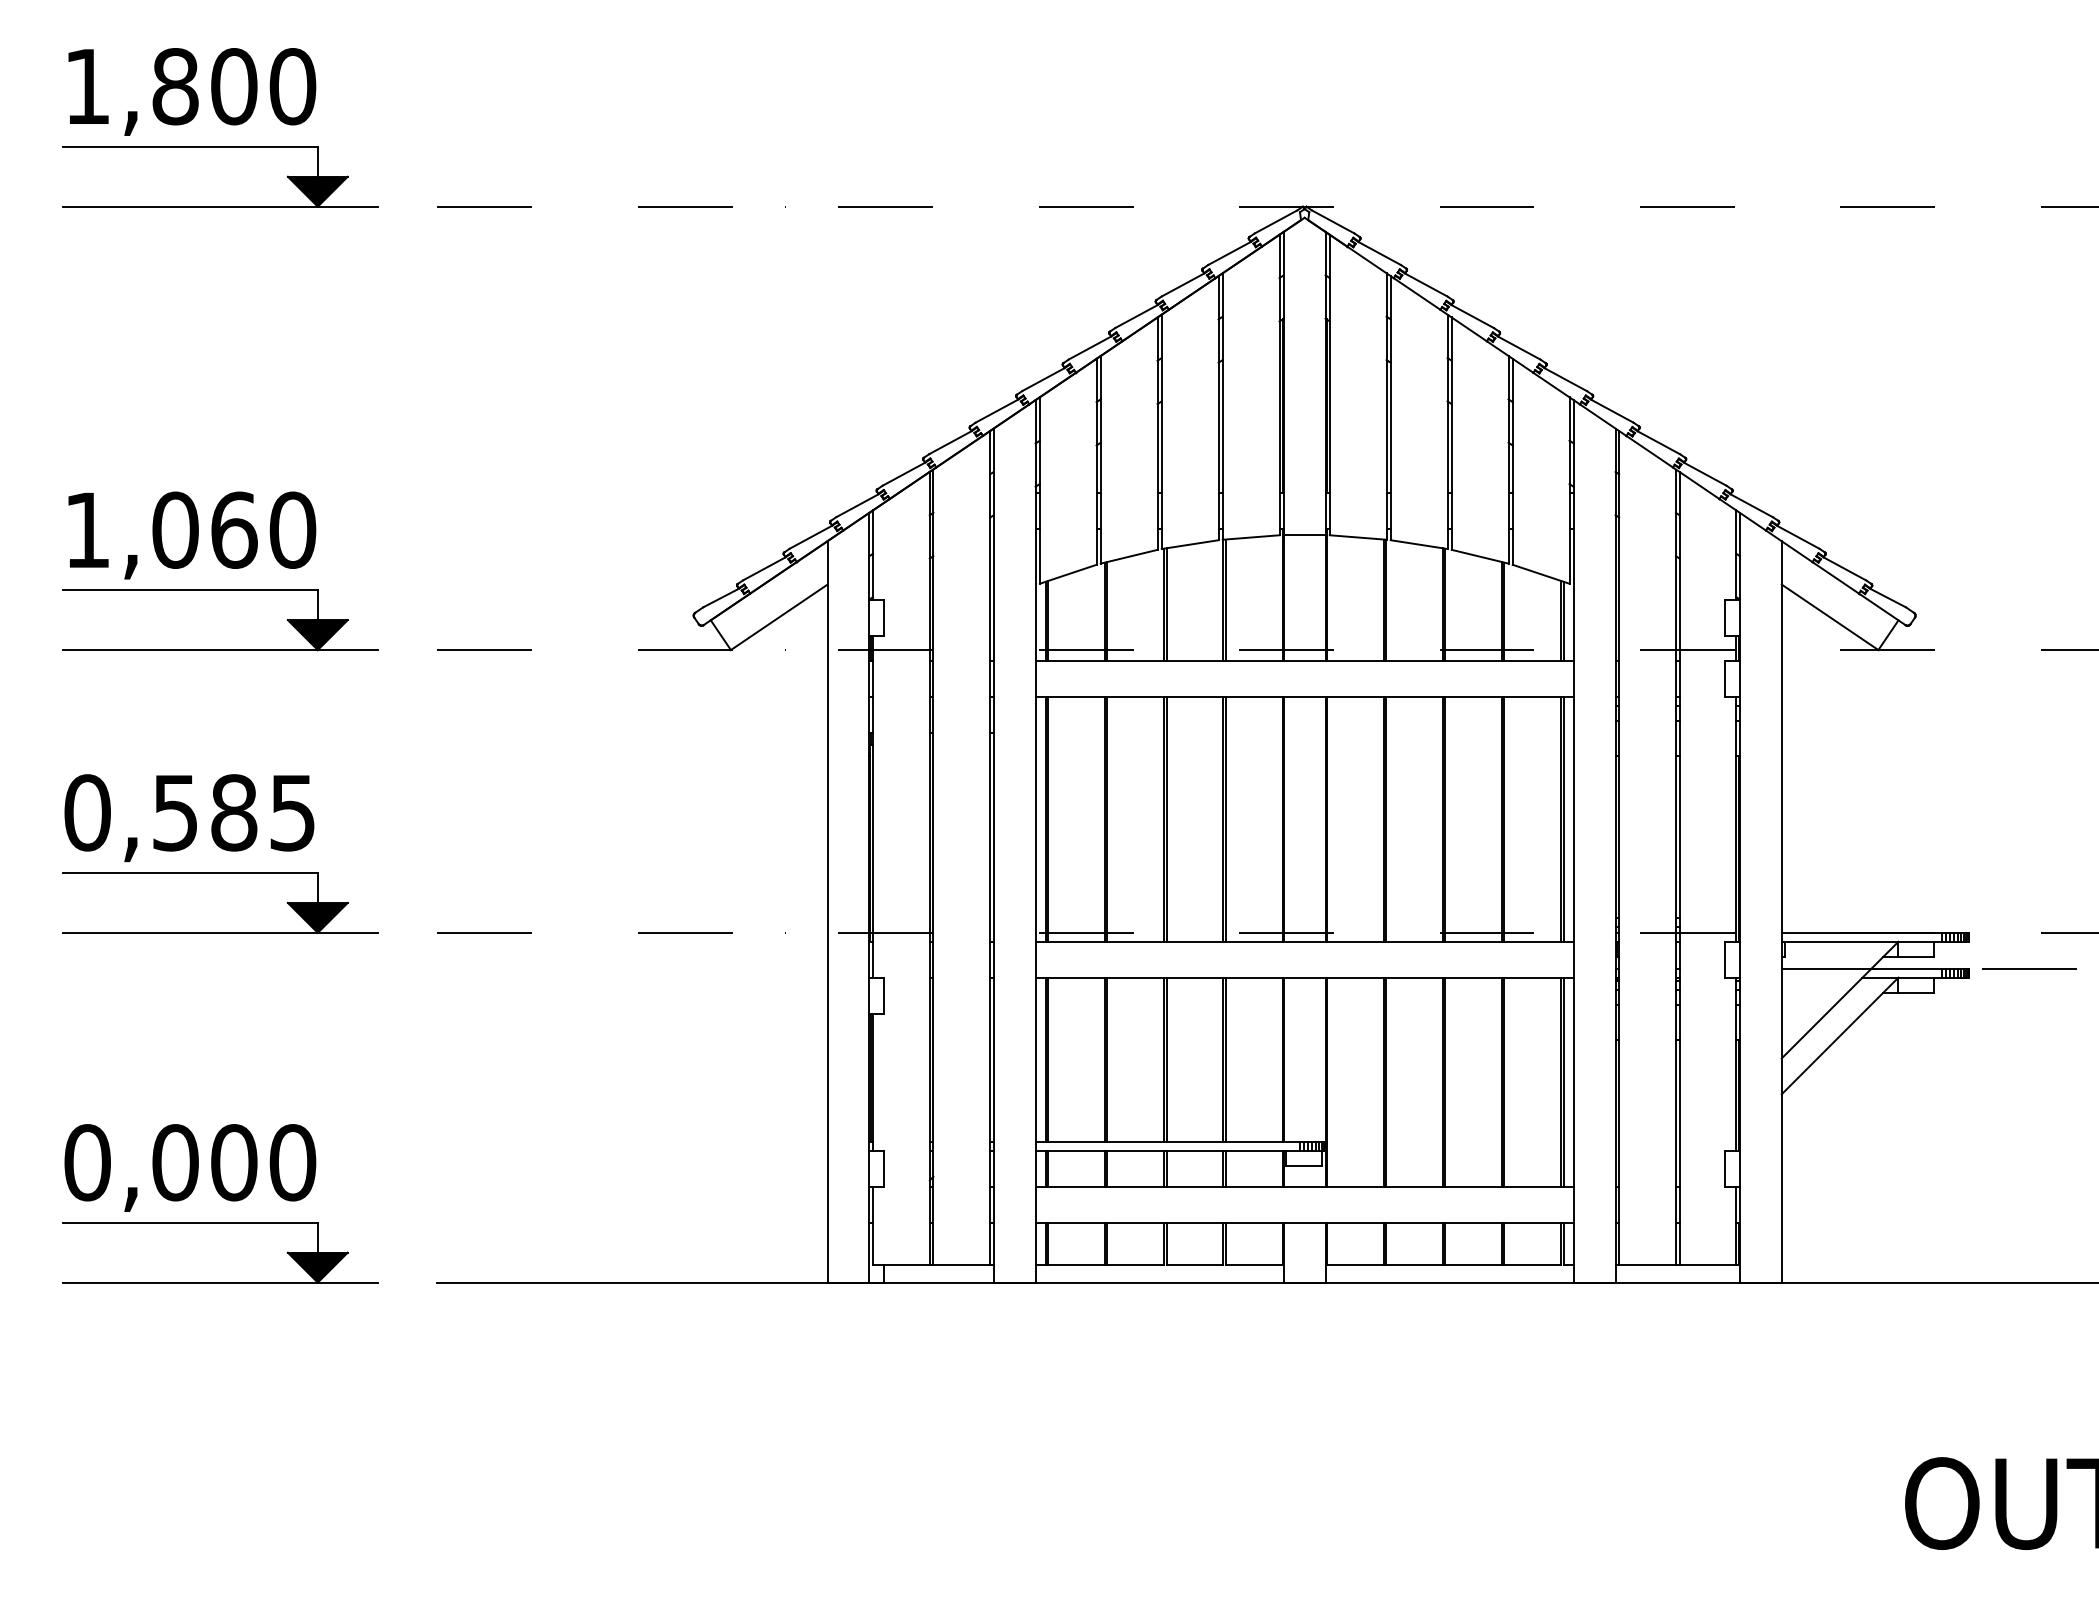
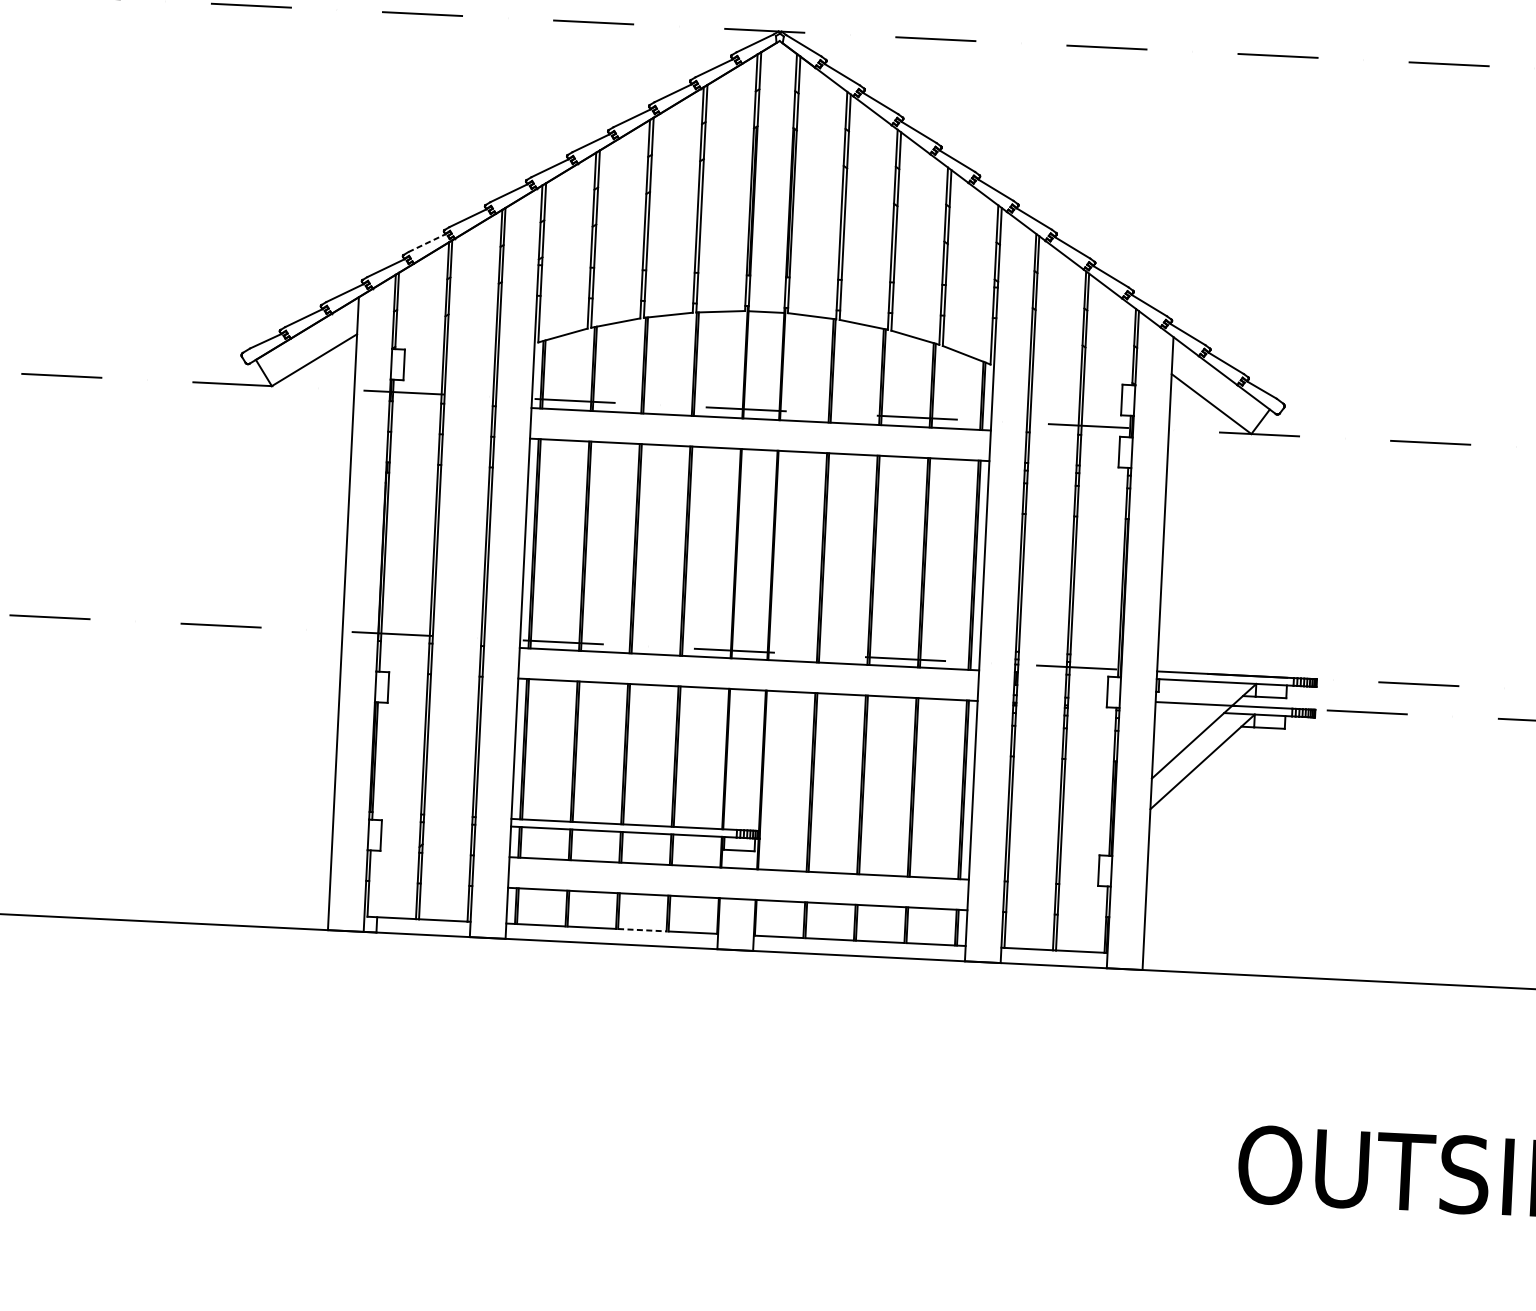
line: (904, 473) -> (427, 242), solid -> dashed
line: (1195, 1264) -> (642, 930), solid -> dashed

